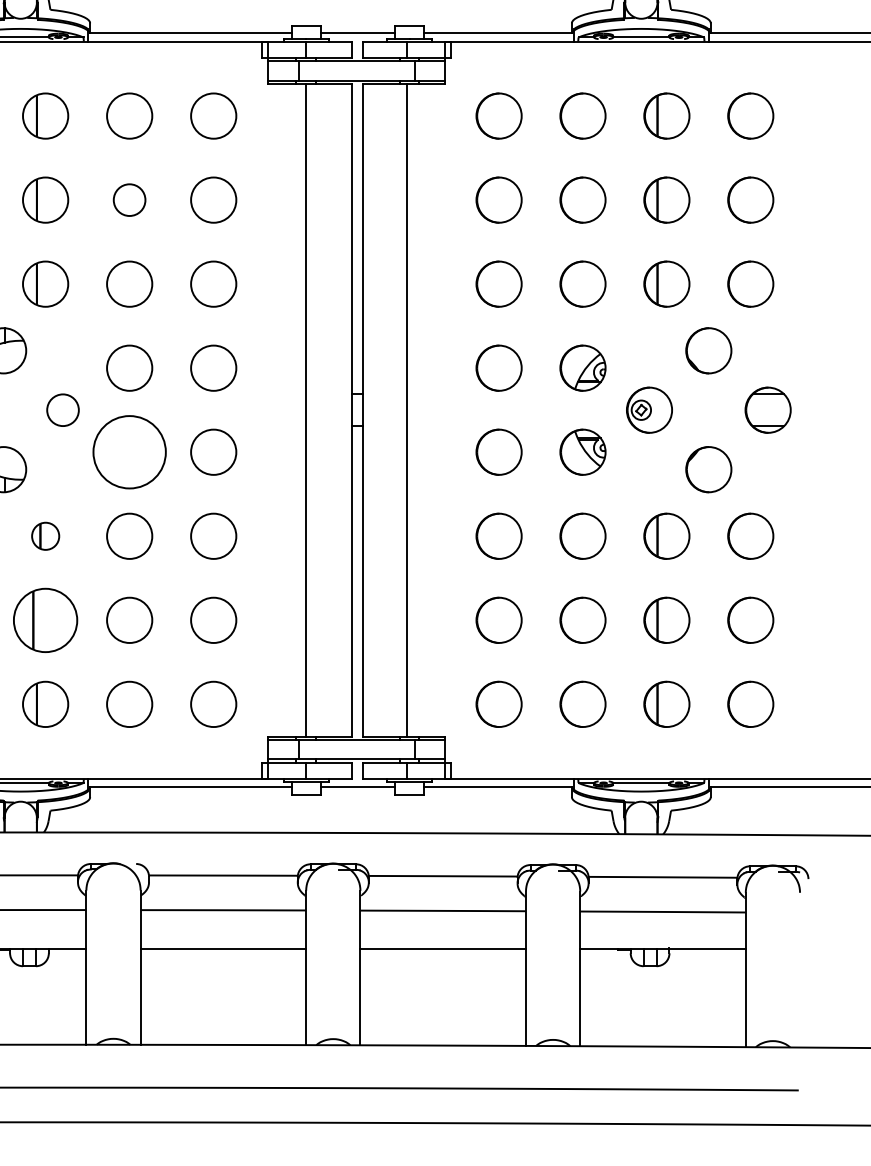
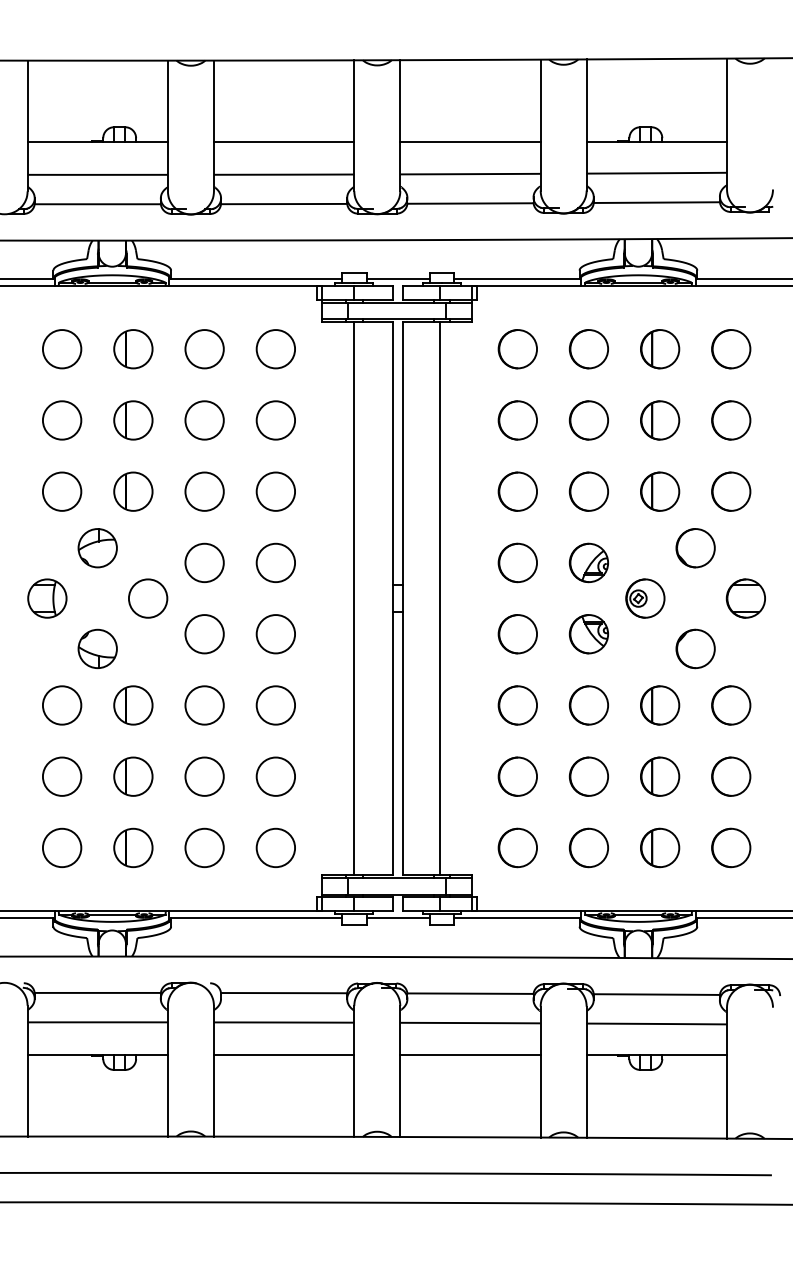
circle: (129, 200) -> (204, 420), size x1.43
circle: (62, 410) -> (147, 598), size x1.43
circle: (129, 452) -> (204, 634), size x0.62
part: (45, 536) -> (133, 705), size x1.67
part: (45, 620) -> (133, 776), size x0.71

